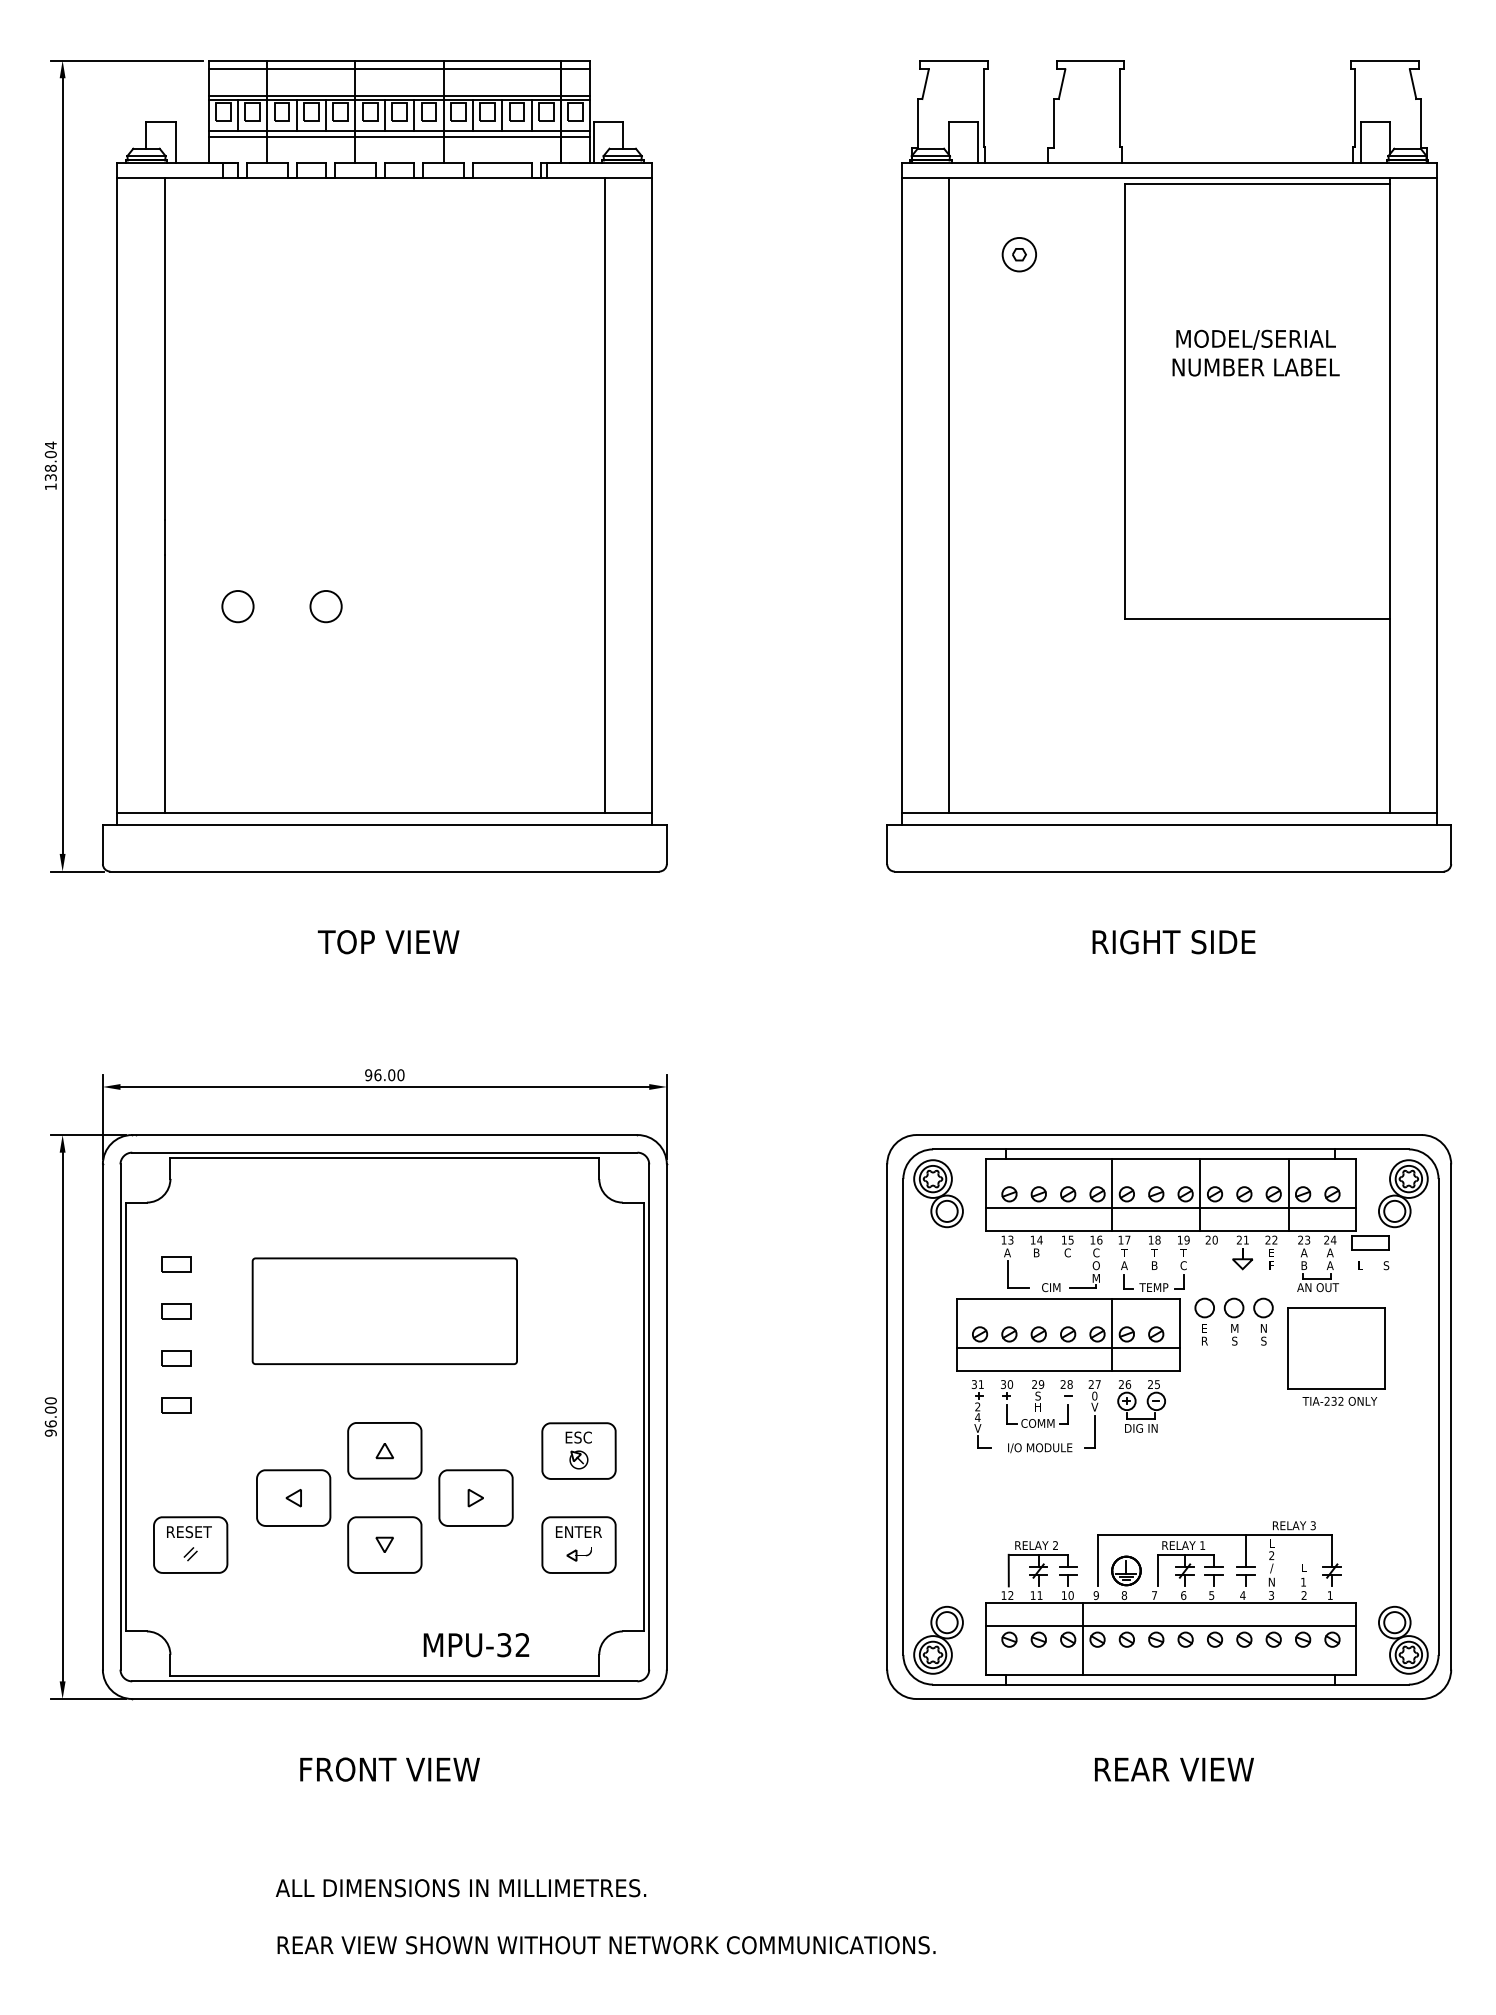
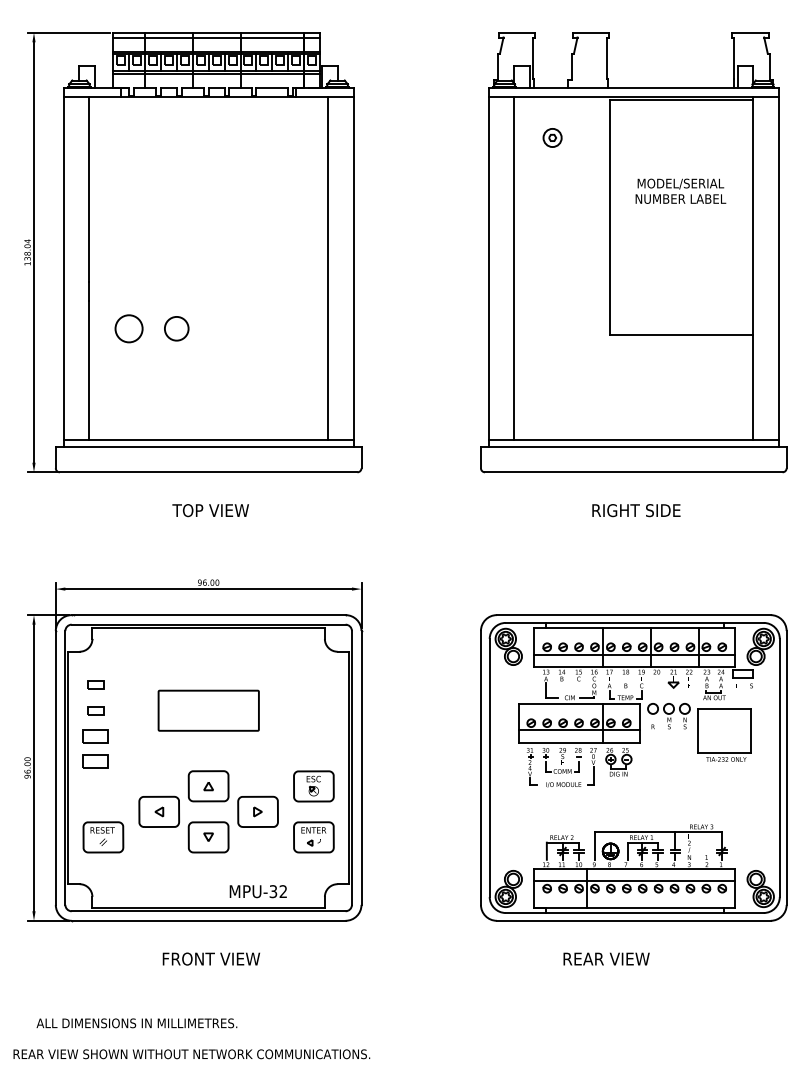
circle: (236, 606) -> (128, 328), size x1.6
circle: (325, 606) -> (176, 328), size x1.4
part: (384, 1310) -> (208, 710), size x0.7
part: (176, 1357) -> (95, 735), size x1.6
part: (176, 1405) -> (95, 761), size x1.6
text: (1174, 1768) -> (606, 958), moved
text: (460, 1888) -> (136, 1023), moved
text: (605, 1945) -> (191, 1054), moved

